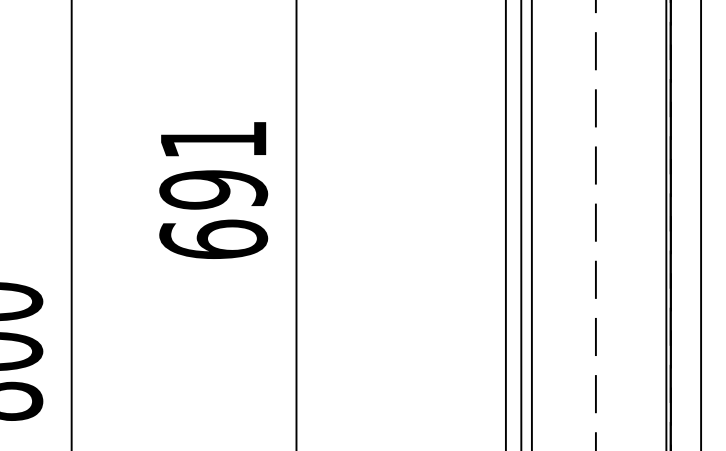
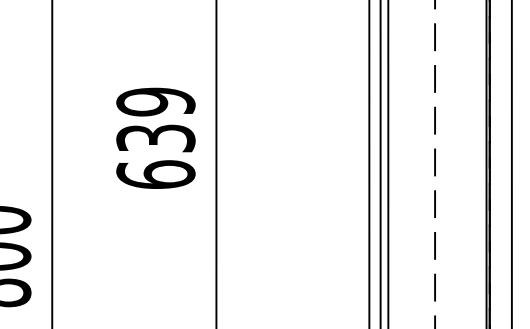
text: (213, 163) -> (155, 119), 691 -> 639

